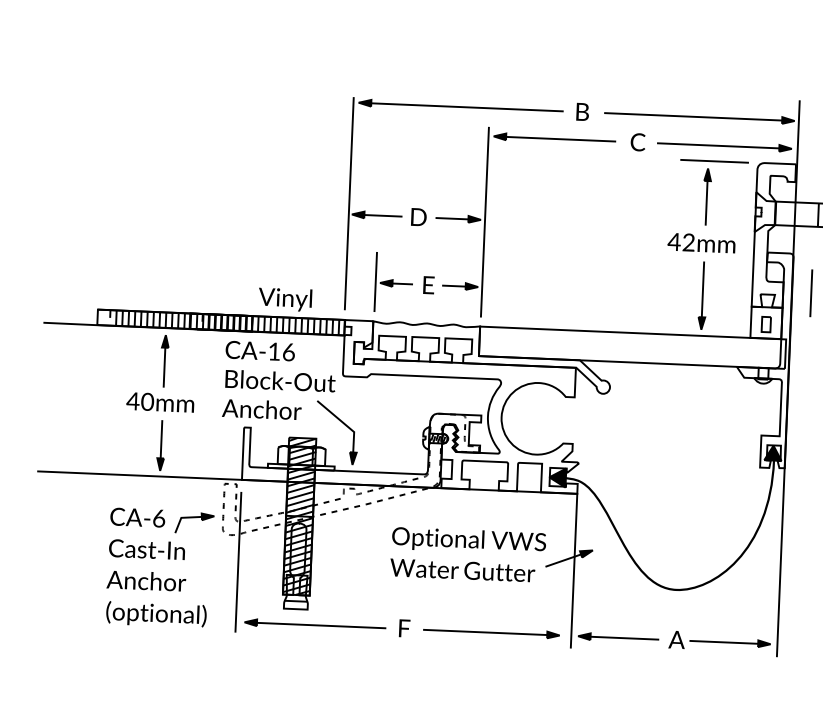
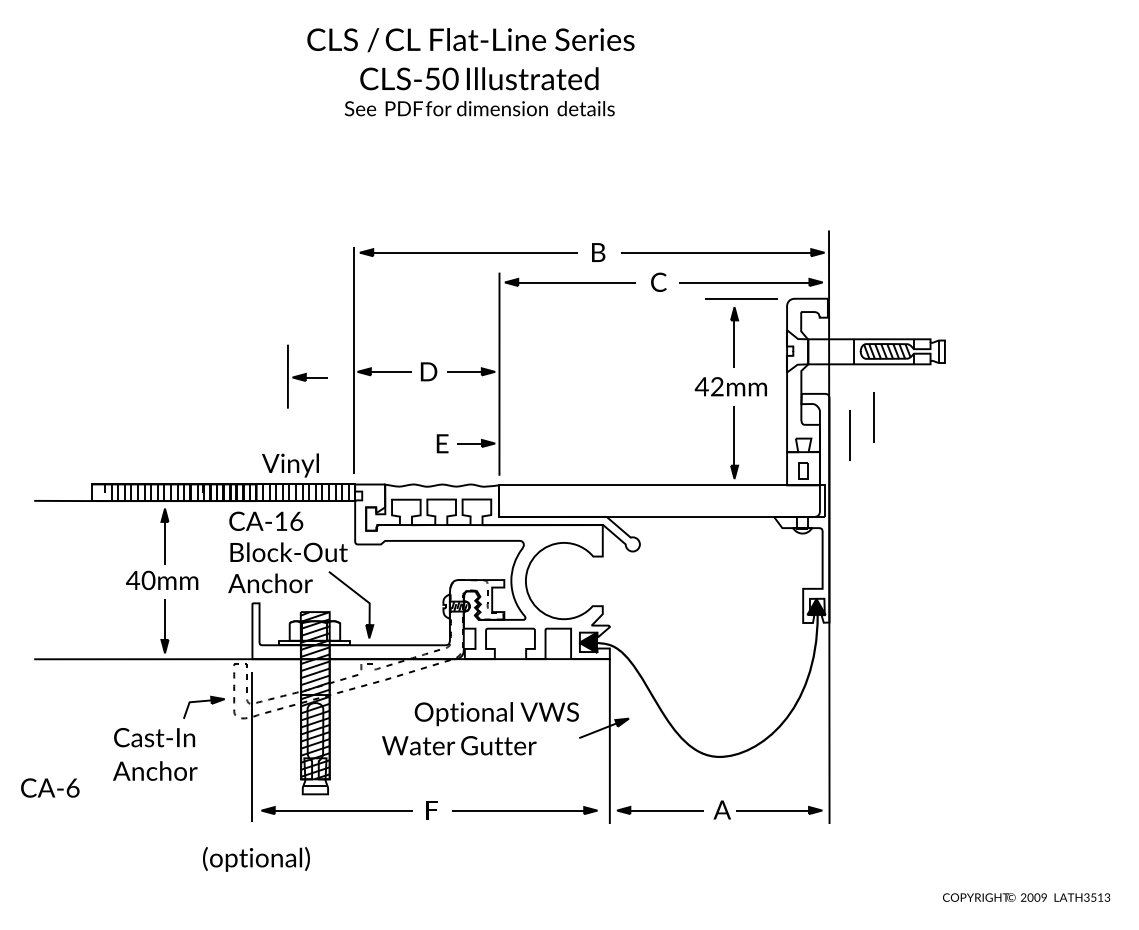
part: (394, 282) -> (307, 376), moved
text: (138, 517) -> (50, 787), moved
text: (462, 570) -> (459, 745), moved
text: (156, 614) -> (256, 859), moved

